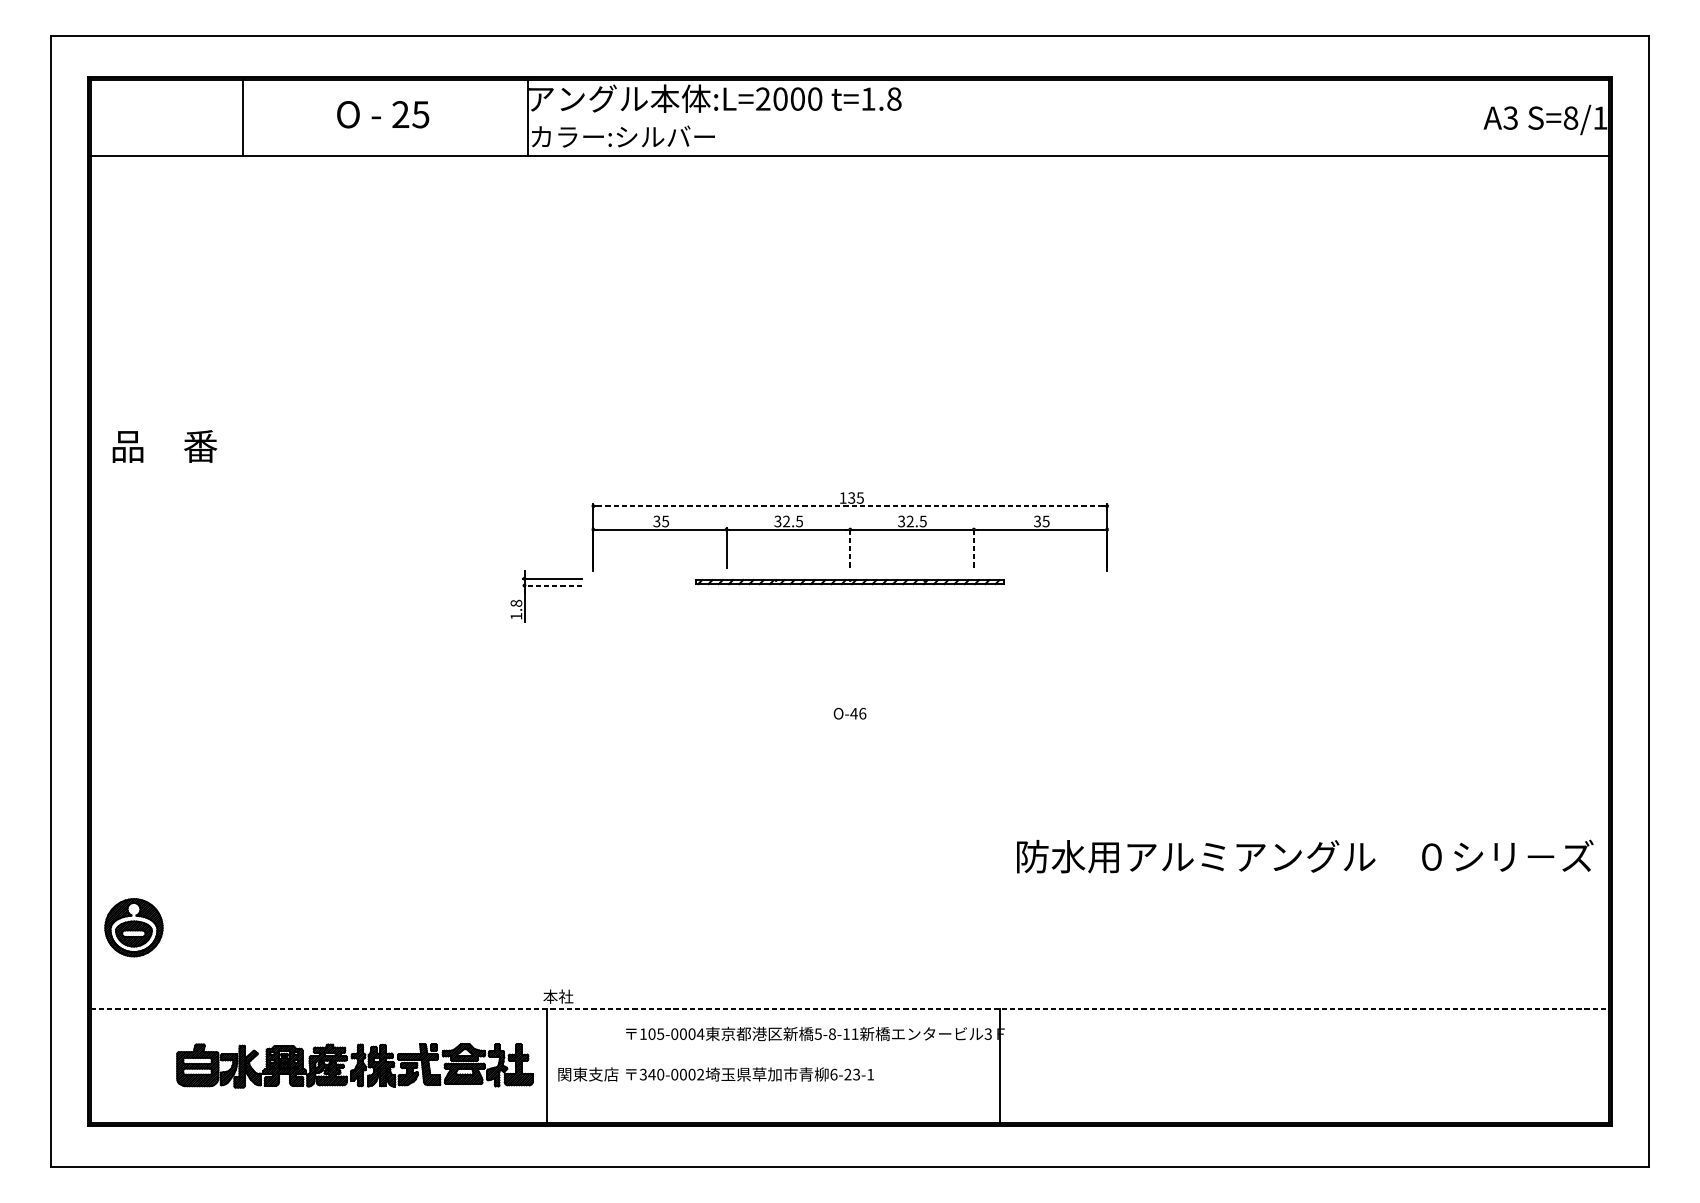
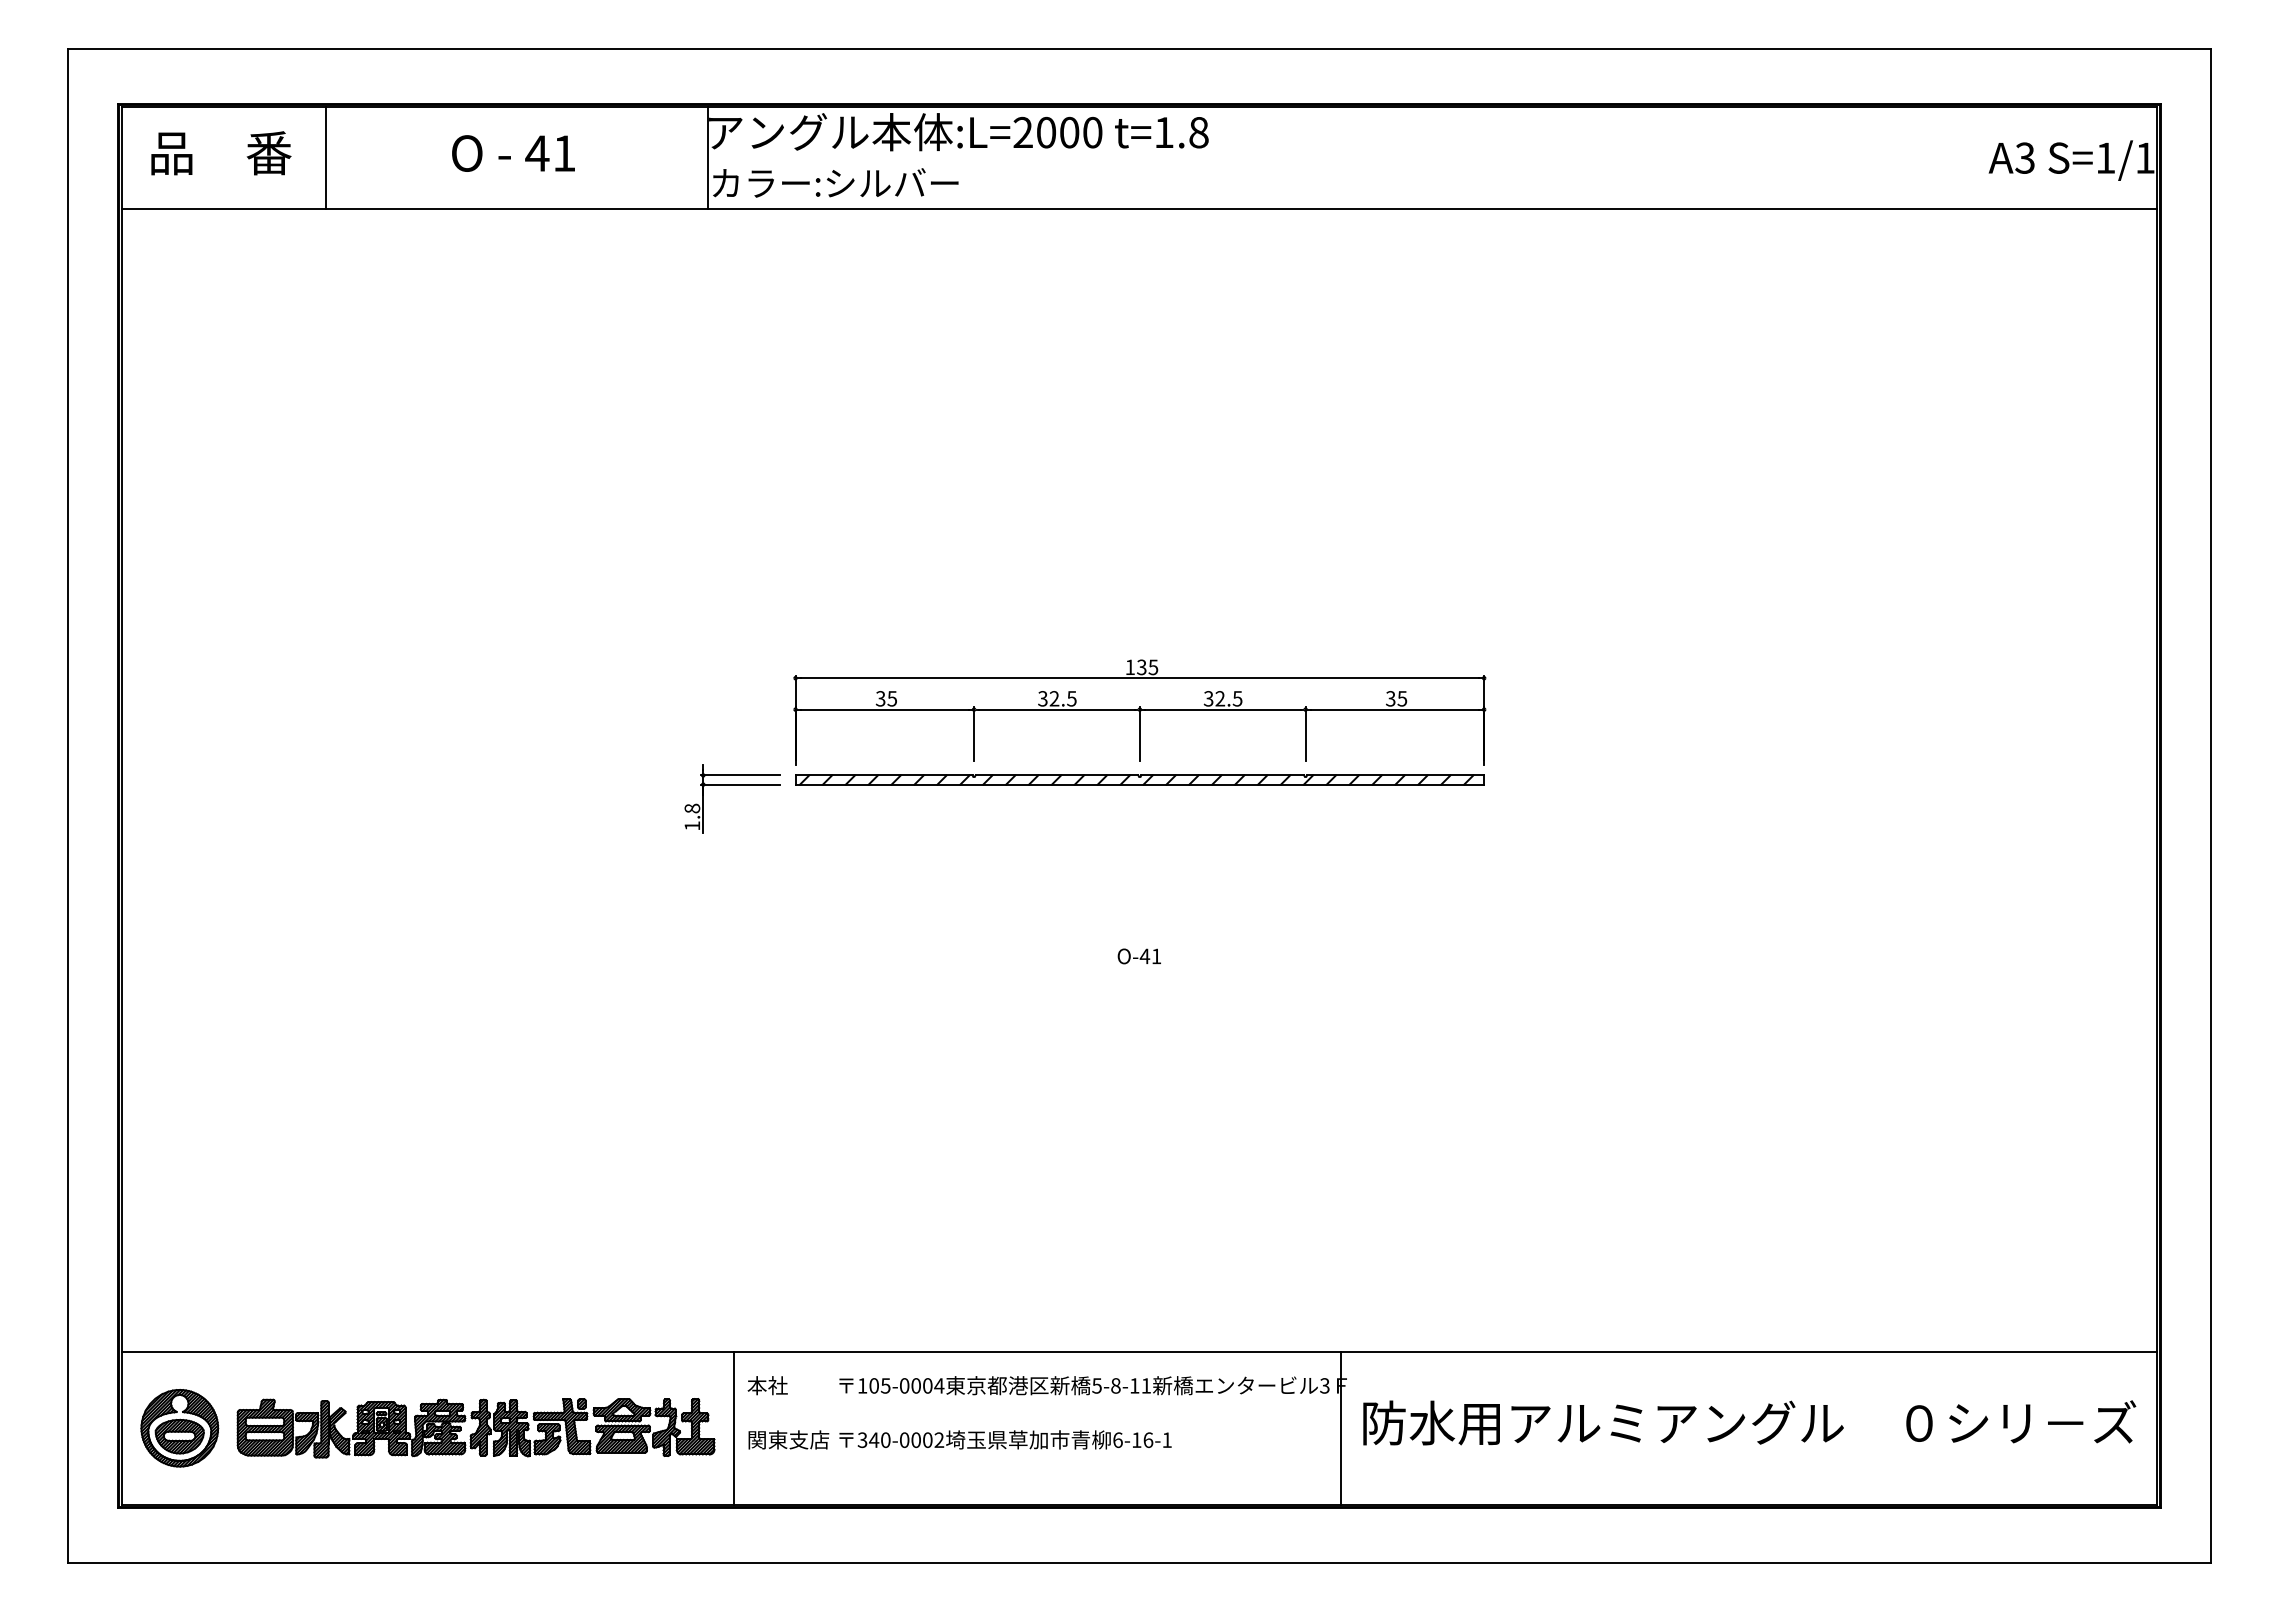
text: (410, 114) -> (550, 153), 25 -> 41
text: (1570, 117) -> (2105, 157), S=8/1 -> S=1/1
text: (165, 446) -> (221, 153), moved
line: (850, 506) -> (1140, 678), dashed -> solid
line: (850, 547) -> (1139, 733), dashed -> solid
line: (973, 547) -> (1305, 733), dashed -> solid
part: (850, 581) -> (1139, 779), size x1.67
line: (552, 585) -> (740, 784), dashed -> solid
text: (862, 713) -> (1156, 956), O-46 -> O-41
text: (1305, 856) -> (1749, 1422), moved
part: (133, 927) -> (179, 1428), moved
text: (558, 996) -> (767, 1385), moved
line: (850, 1008) -> (1139, 1351), dashed -> solid
text: (852, 1074) -> (1142, 1439), 6-23-1 -> 6-16-1

